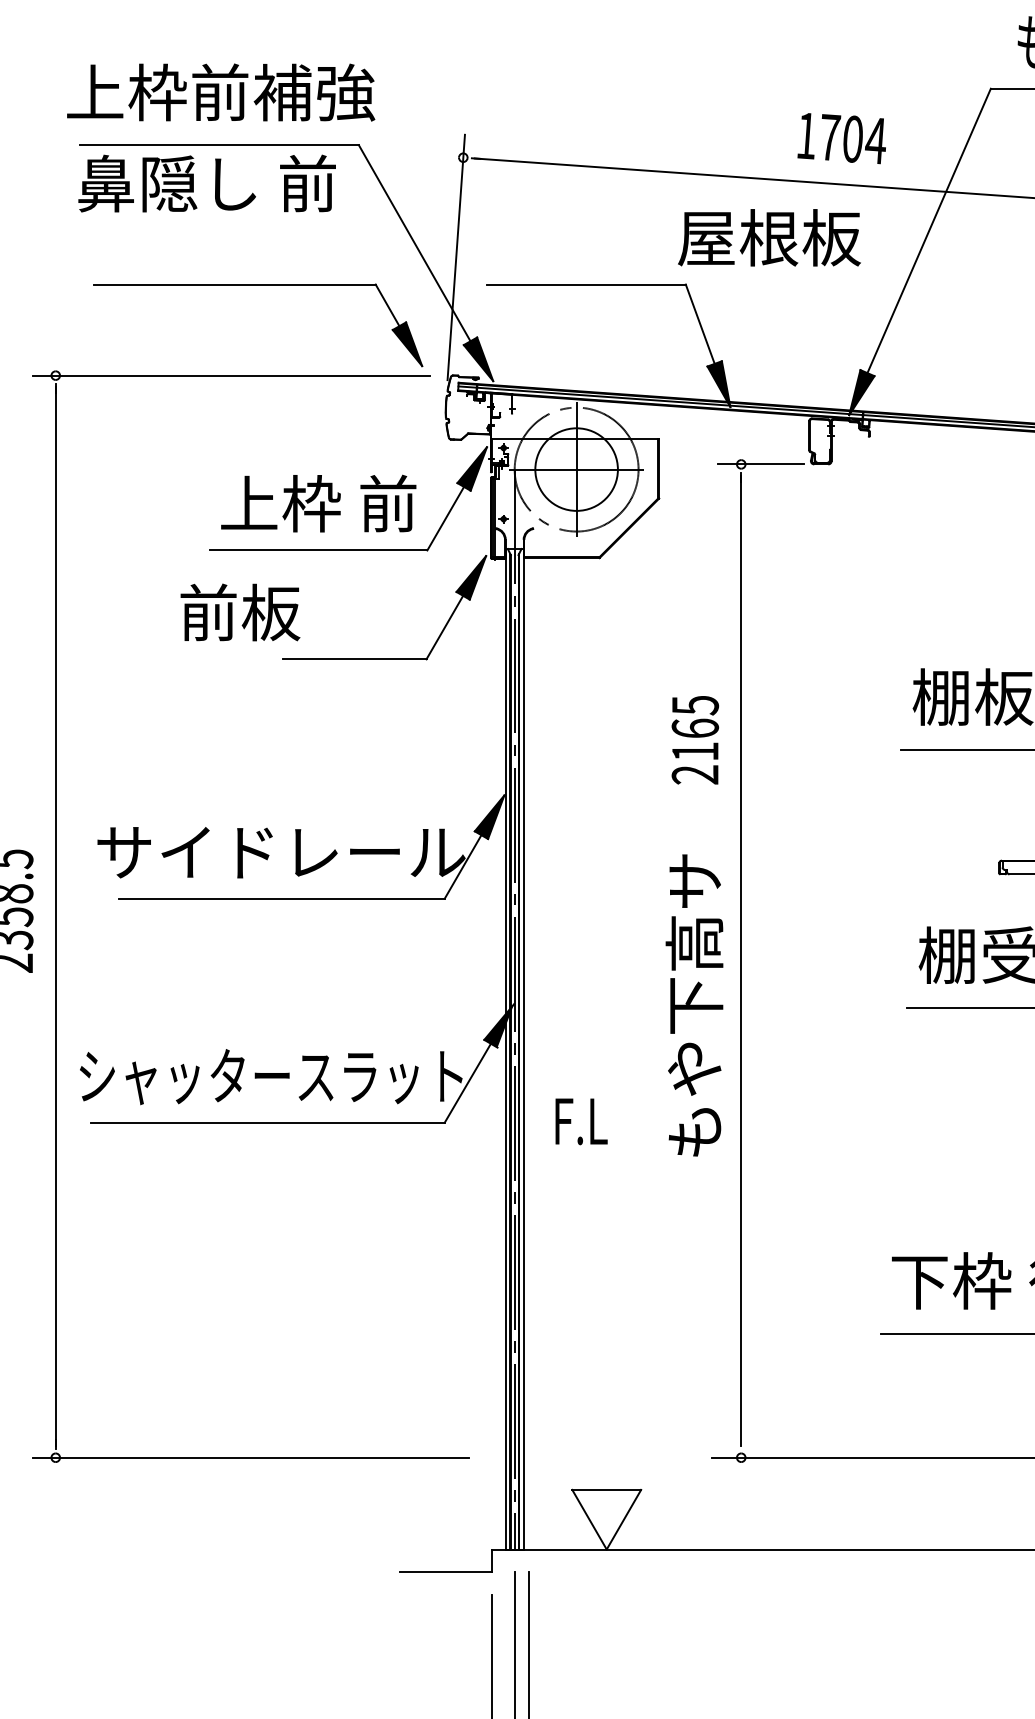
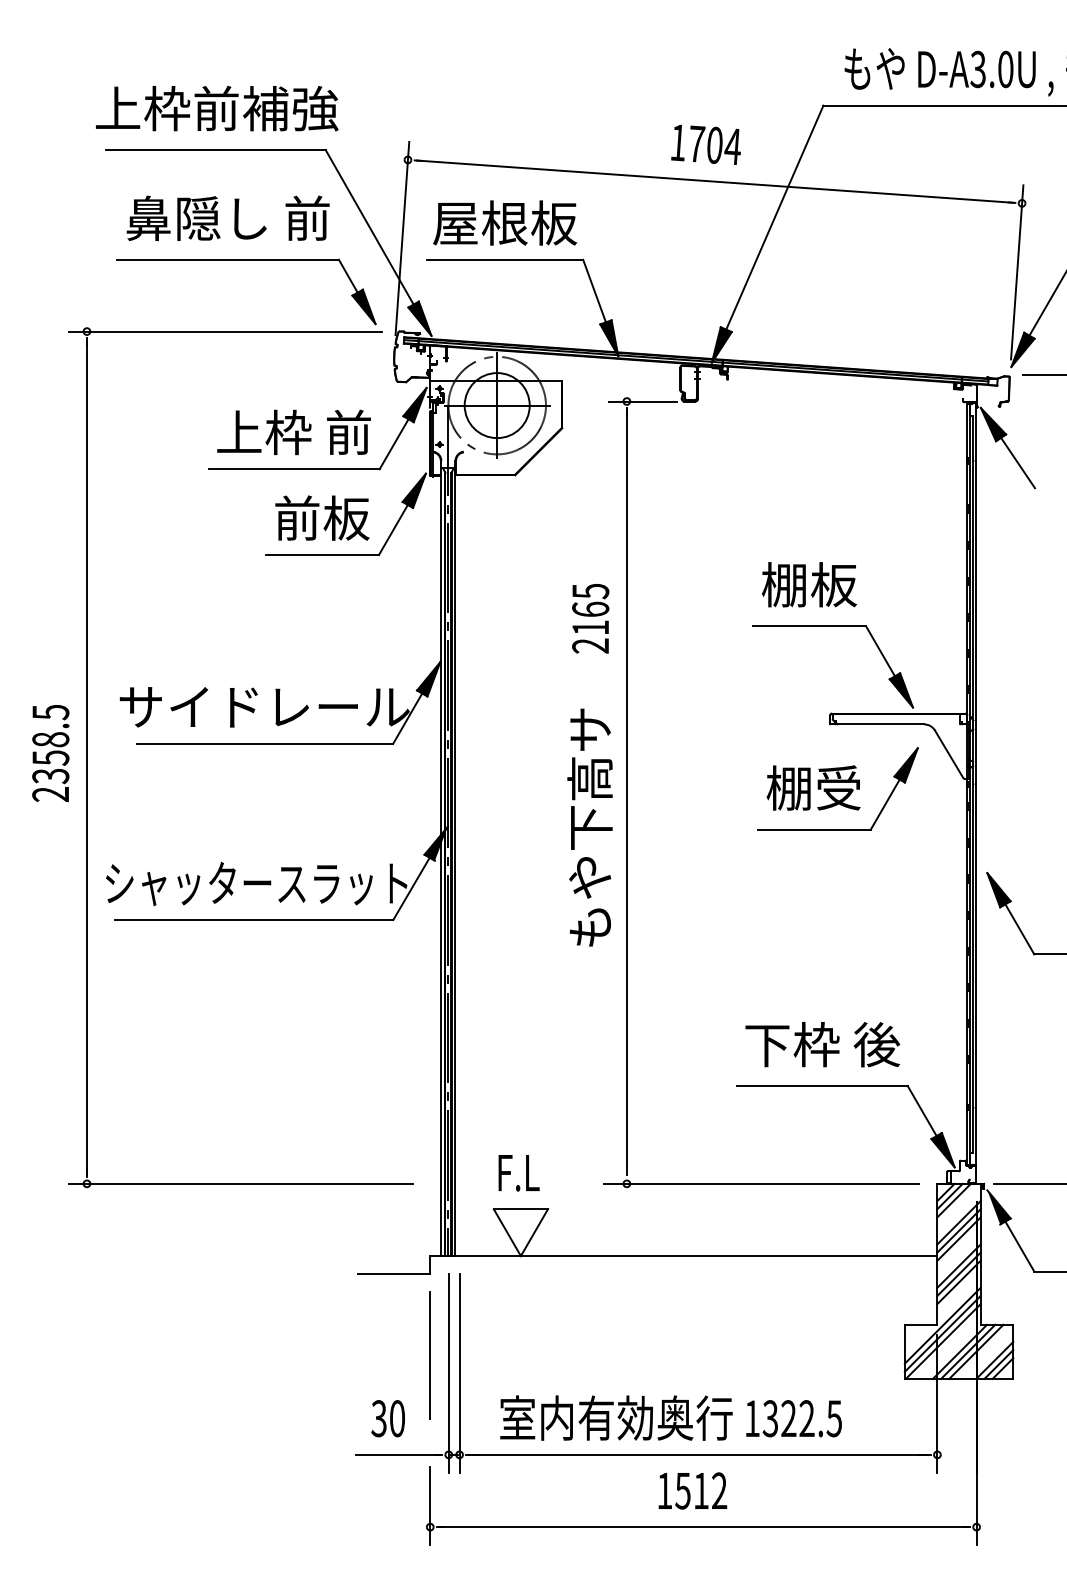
text: (206, 182) -> (227, 217), moved
text: (769, 237) -> (505, 222), moved
text: (240, 611) -> (322, 517), moved
text: (580, 1122) -> (518, 1173), moved

